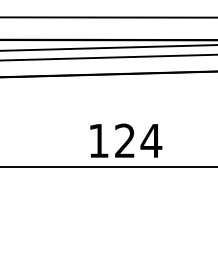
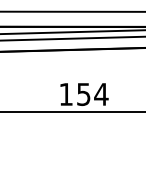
text: (124, 140) -> (83, 94), 124 -> 154

